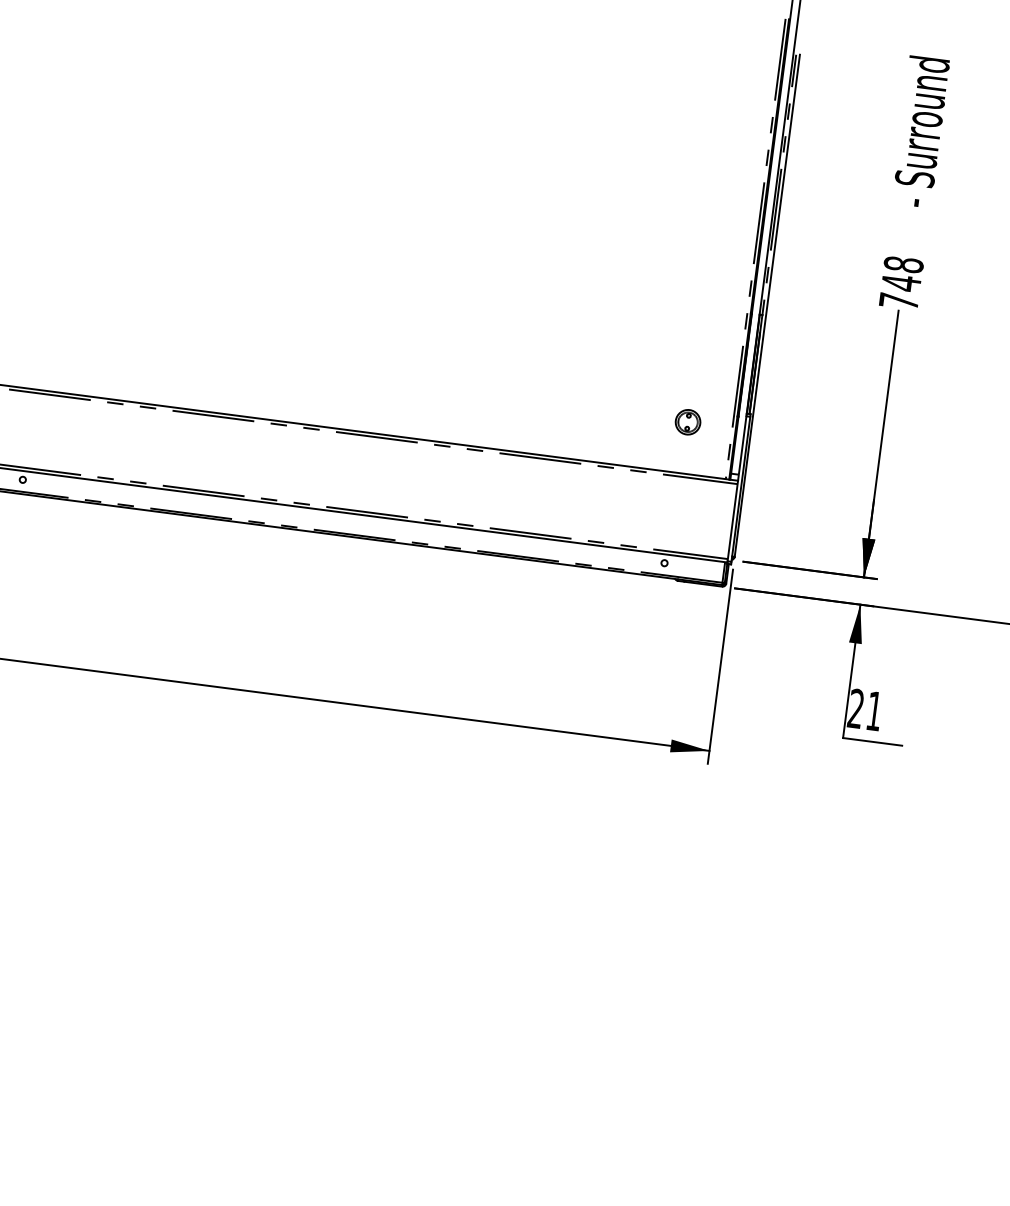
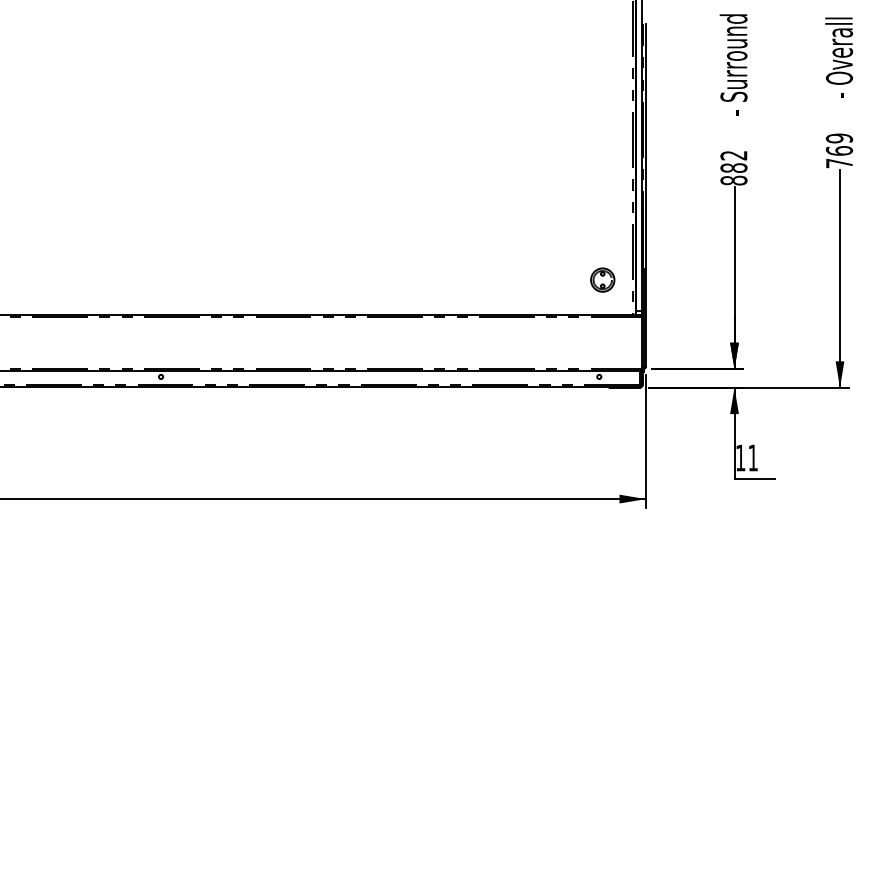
text: (900, 282) -> (733, 167), 748 -> 882
part: (687, 422) -> (602, 280), size x1.4
text: (855, 708) -> (740, 457), 21 -> 11

